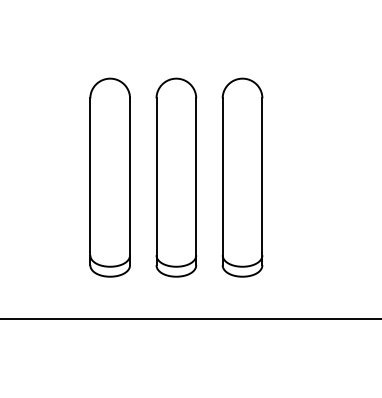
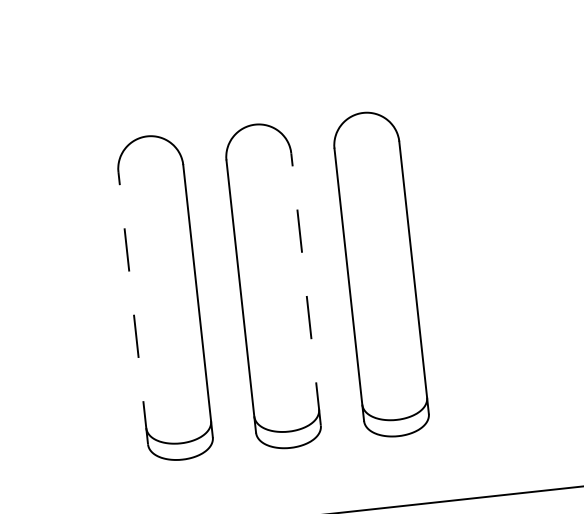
line: (90, 181) -> (133, 307), solid -> dashed
line: (196, 181) -> (306, 288), solid -> dashed

